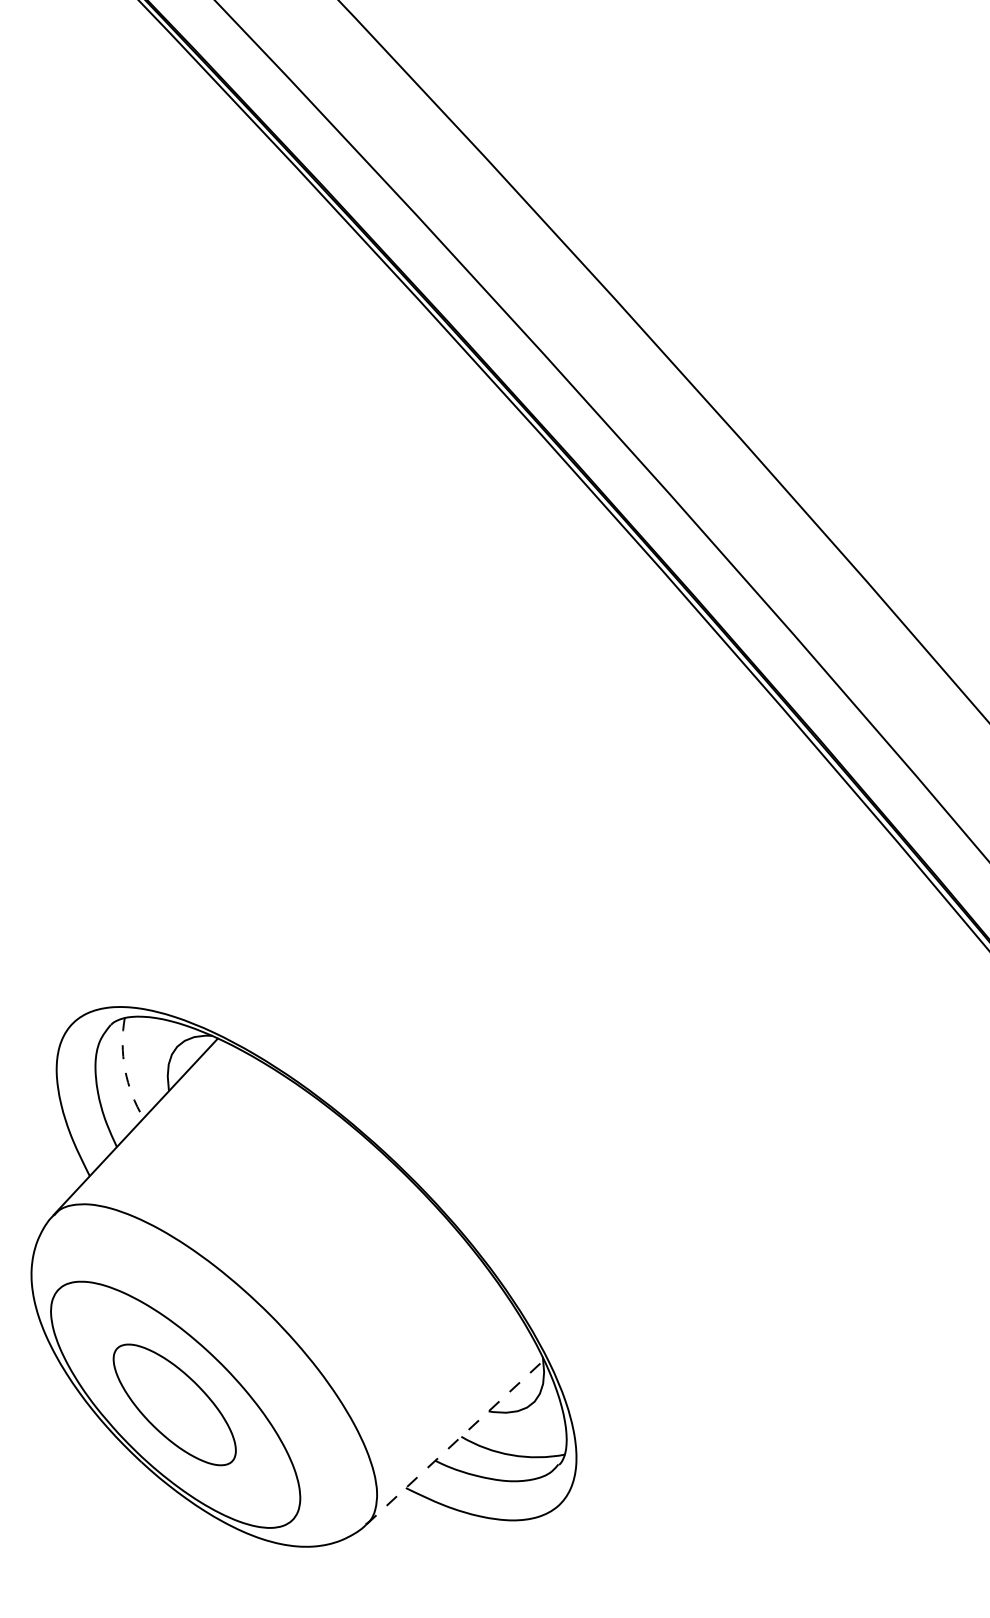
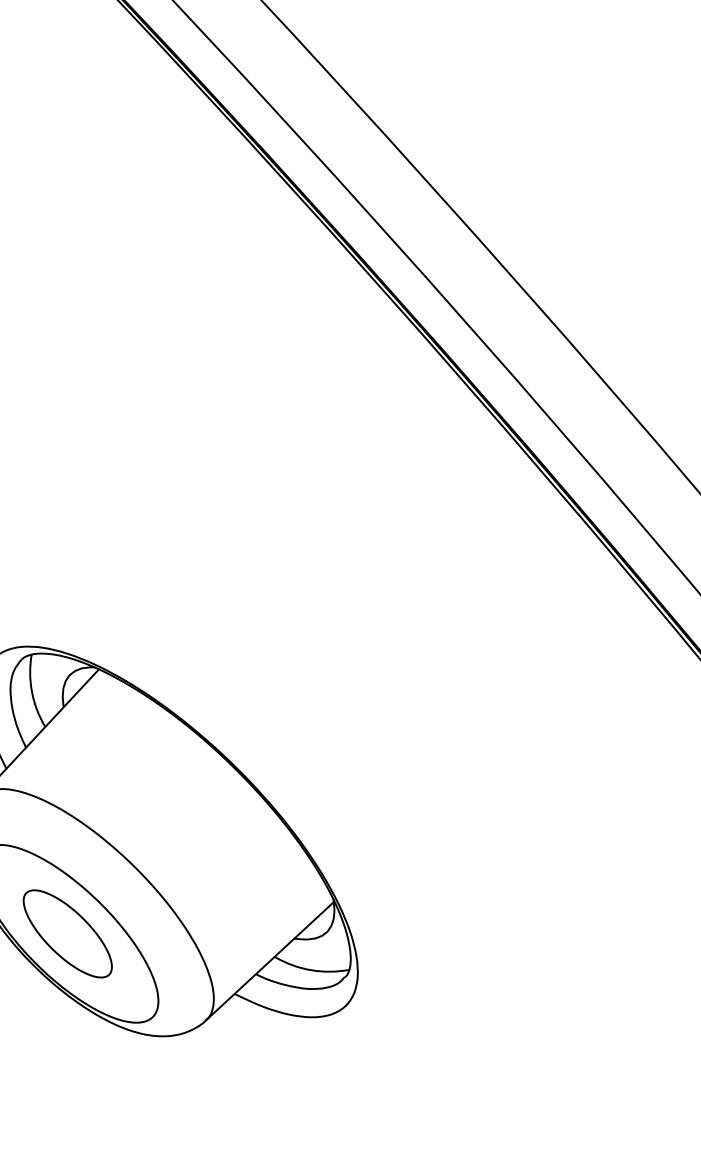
arc: (125, 1069) -> (32, 691), dashed -> solid
line: (454, 1442) -> (269, 961), dashed -> solid

